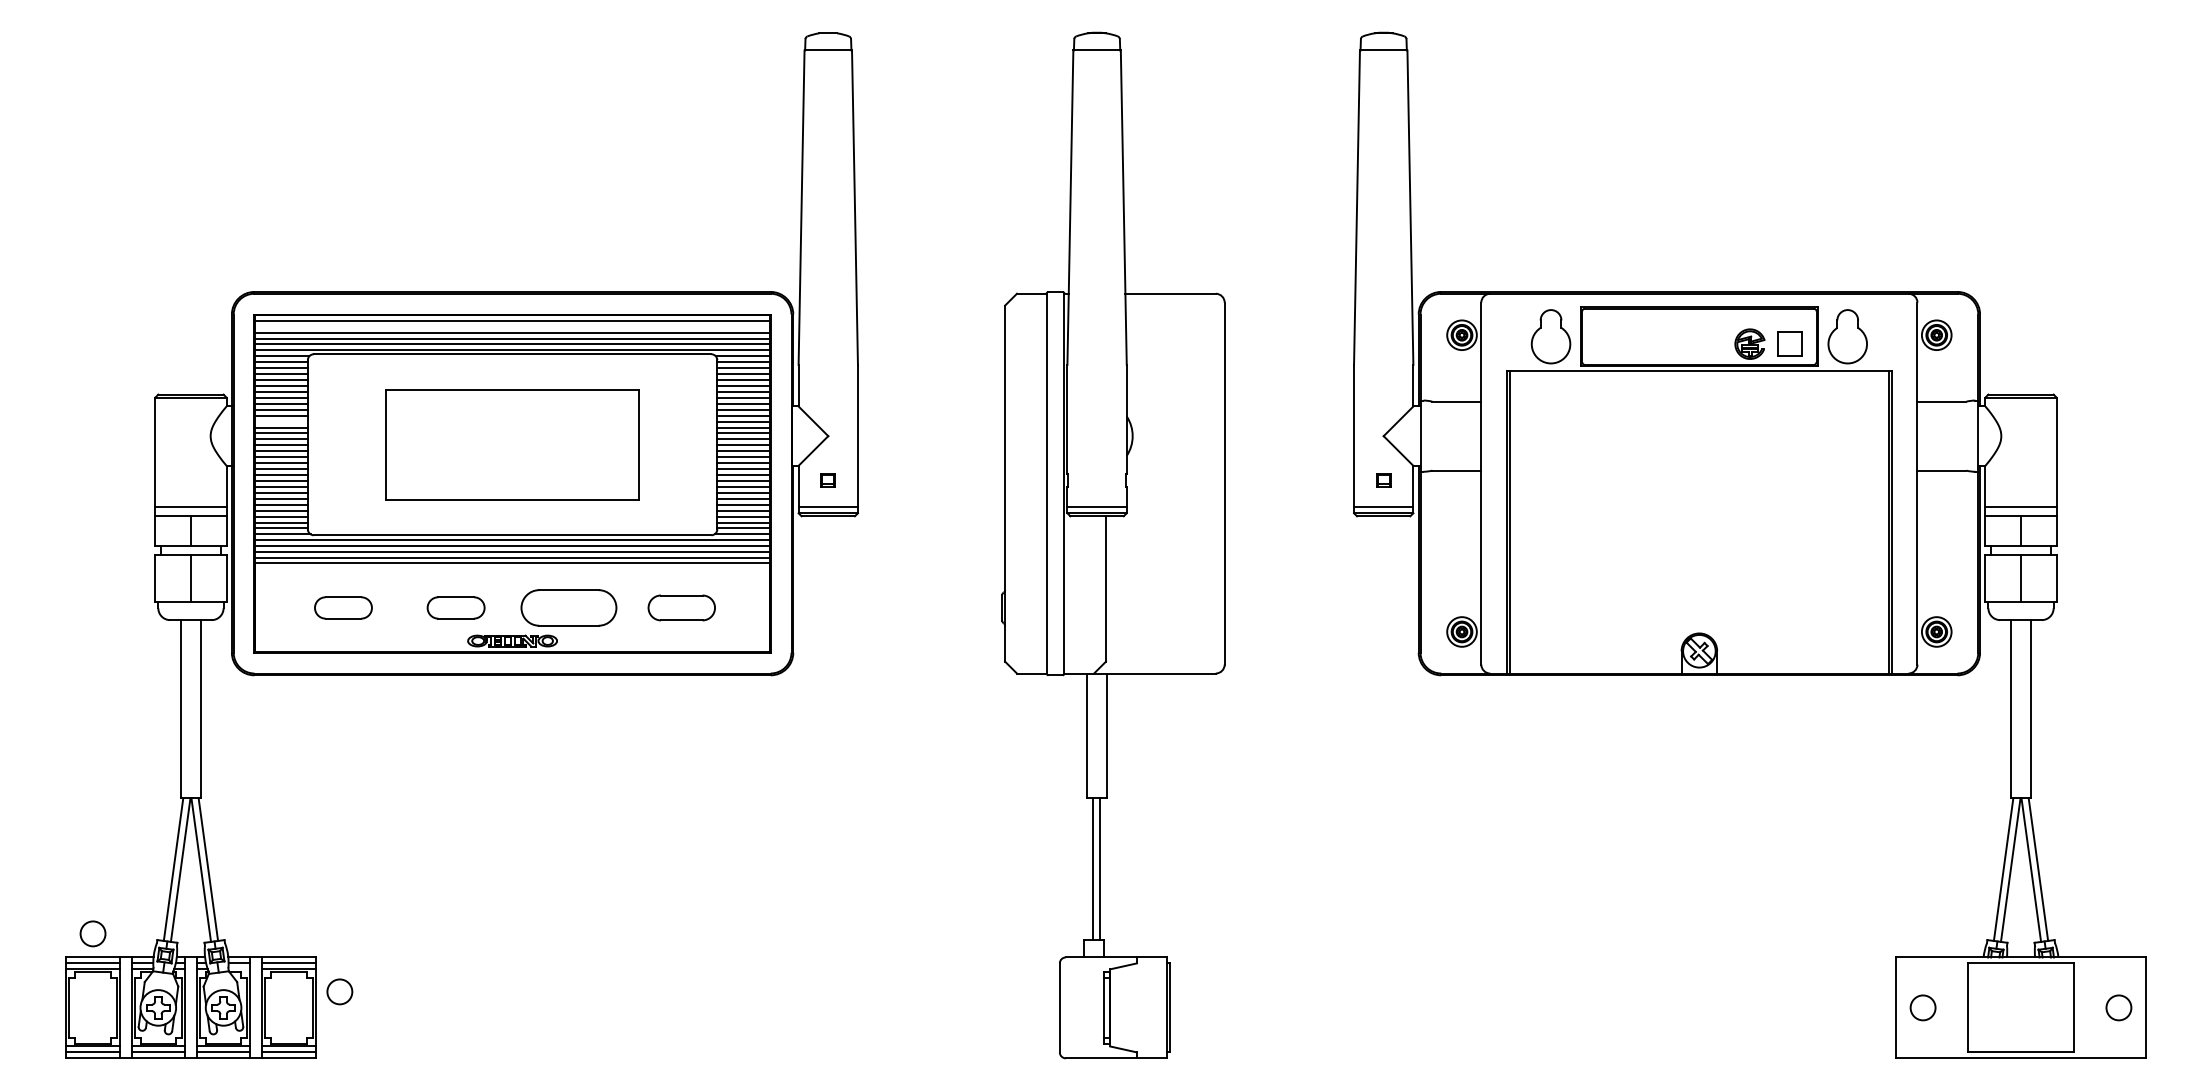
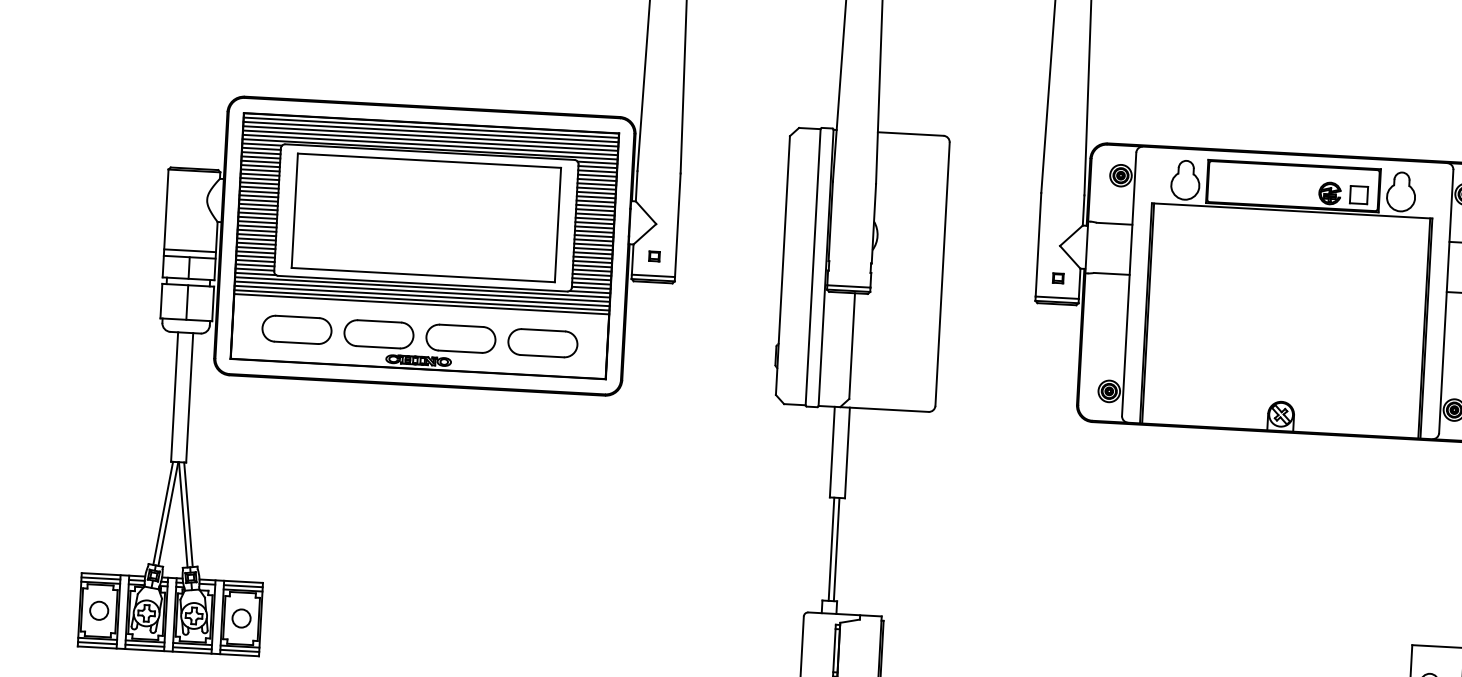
line: (512, 326) -> (430, 131), added
line: (280, 421) -> (258, 191), added
part: (512, 444) -> (426, 217), size x1.43
part: (343, 607) -> (297, 329), size x1.67
part: (455, 607) -> (378, 333), size x1.67
part: (681, 607) -> (542, 342), size x1.43
circle: (92, 933) -> (98, 610), moved
circle: (339, 991) -> (241, 618), moved

